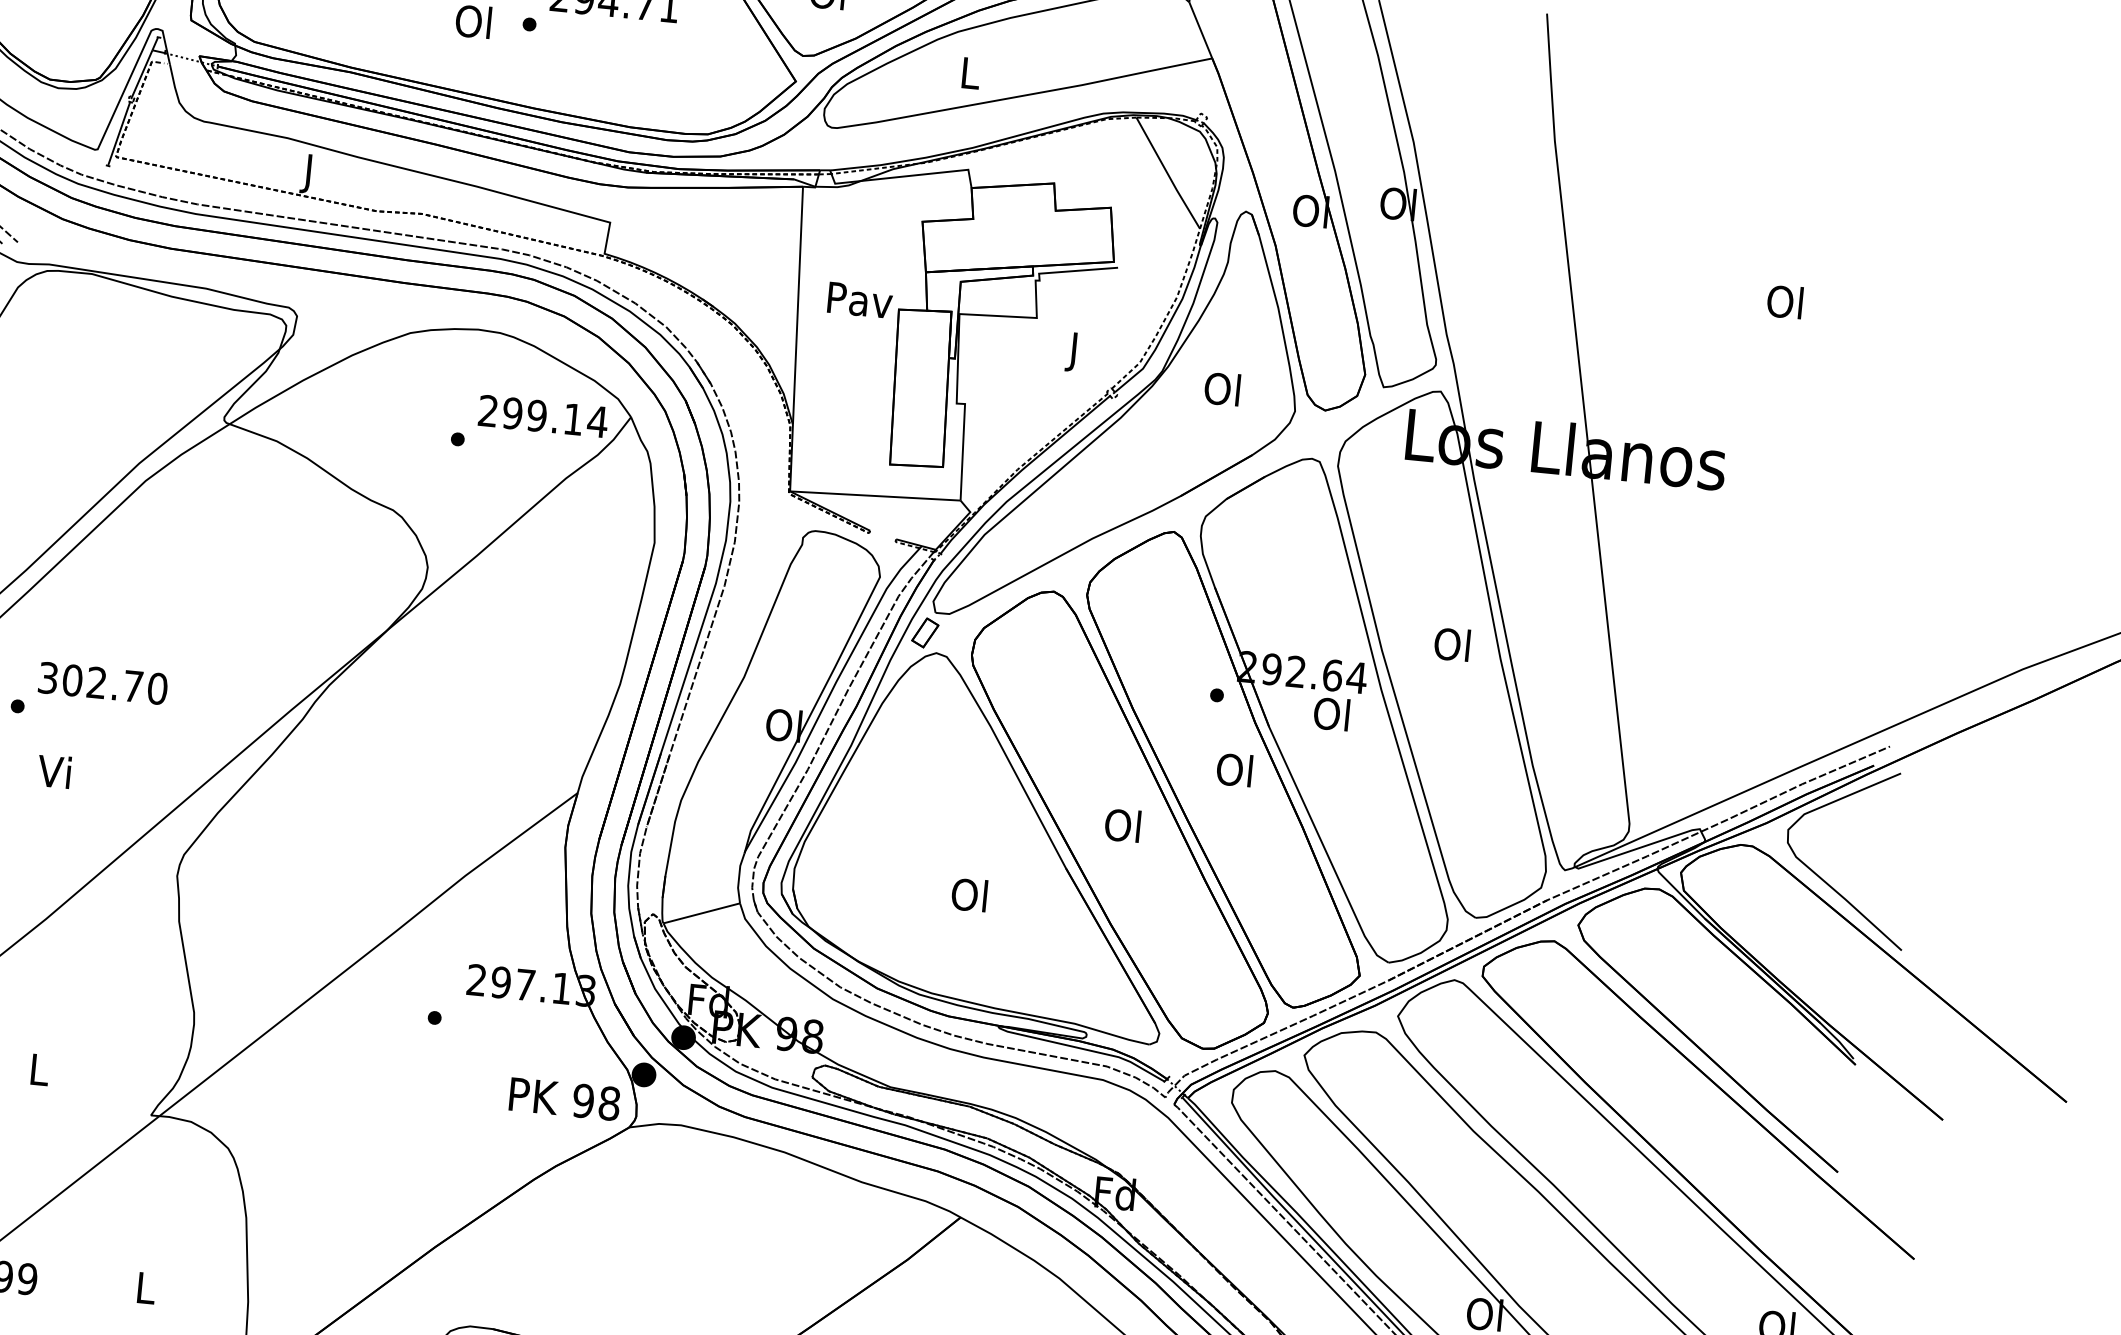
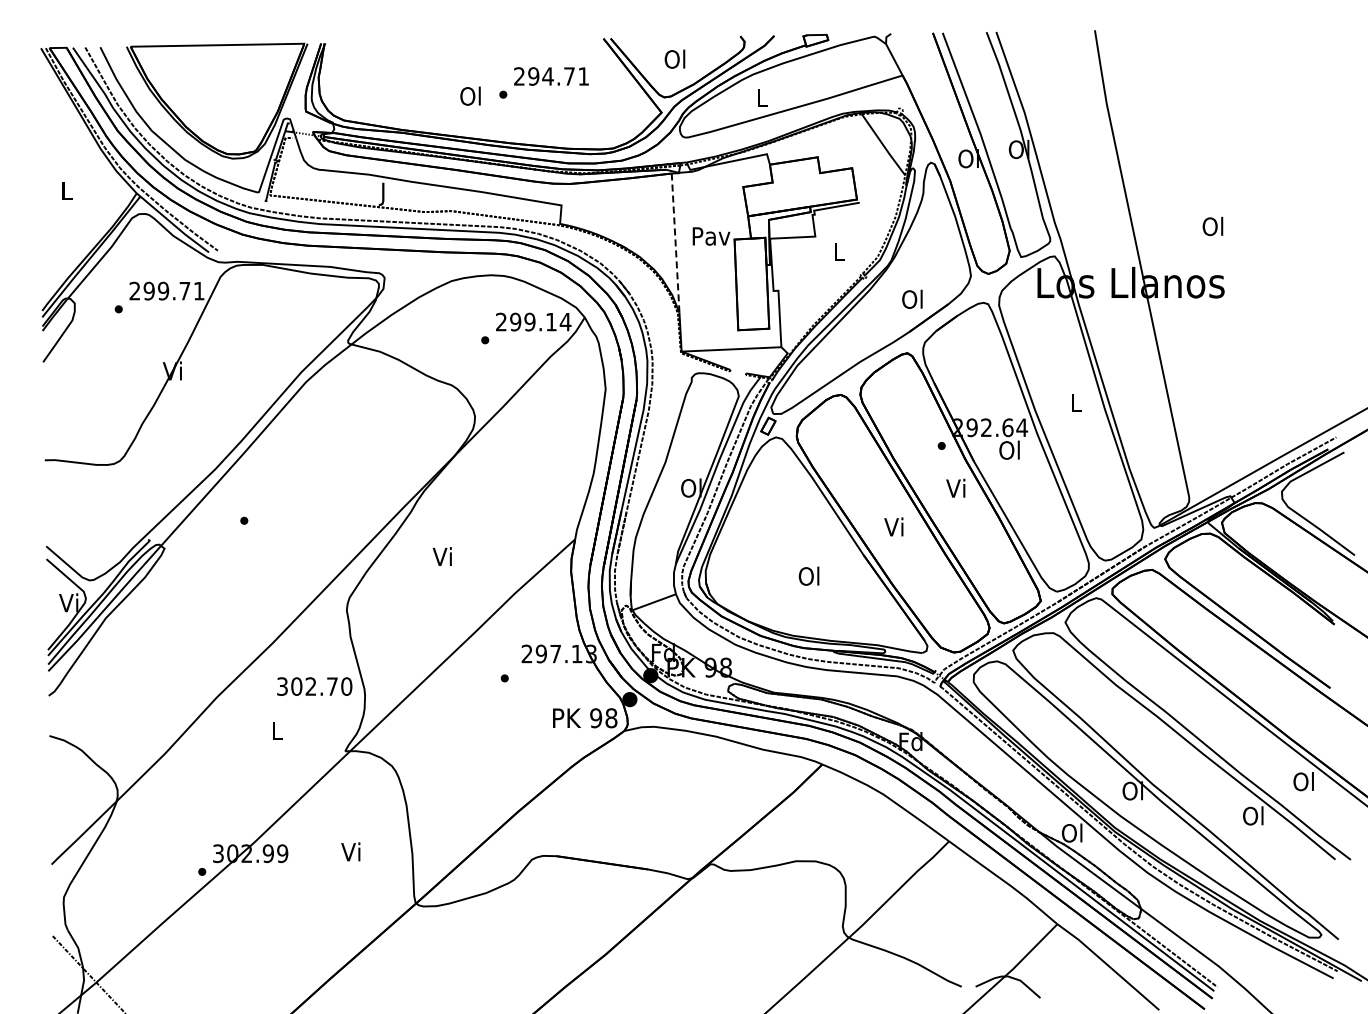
text: (1784, 301) -> (1212, 226), moved
line: (797, 306) -> (675, 243), solid -> dashed
text: (1075, 350) -> (839, 253), J -> L
text: (1222, 387) -> (912, 298), moved
text: (1451, 643) -> (1075, 402), Ol -> L
text: (102, 683) -> (314, 686), moved
text: (1235, 768) -> (956, 487), Ol -> Vi
text: (52, 771) -> (441, 556), moved
text: (1123, 824) -> (894, 526), Ol -> Vi
text: (143, 1286) -> (350, 851), L -> Vi

